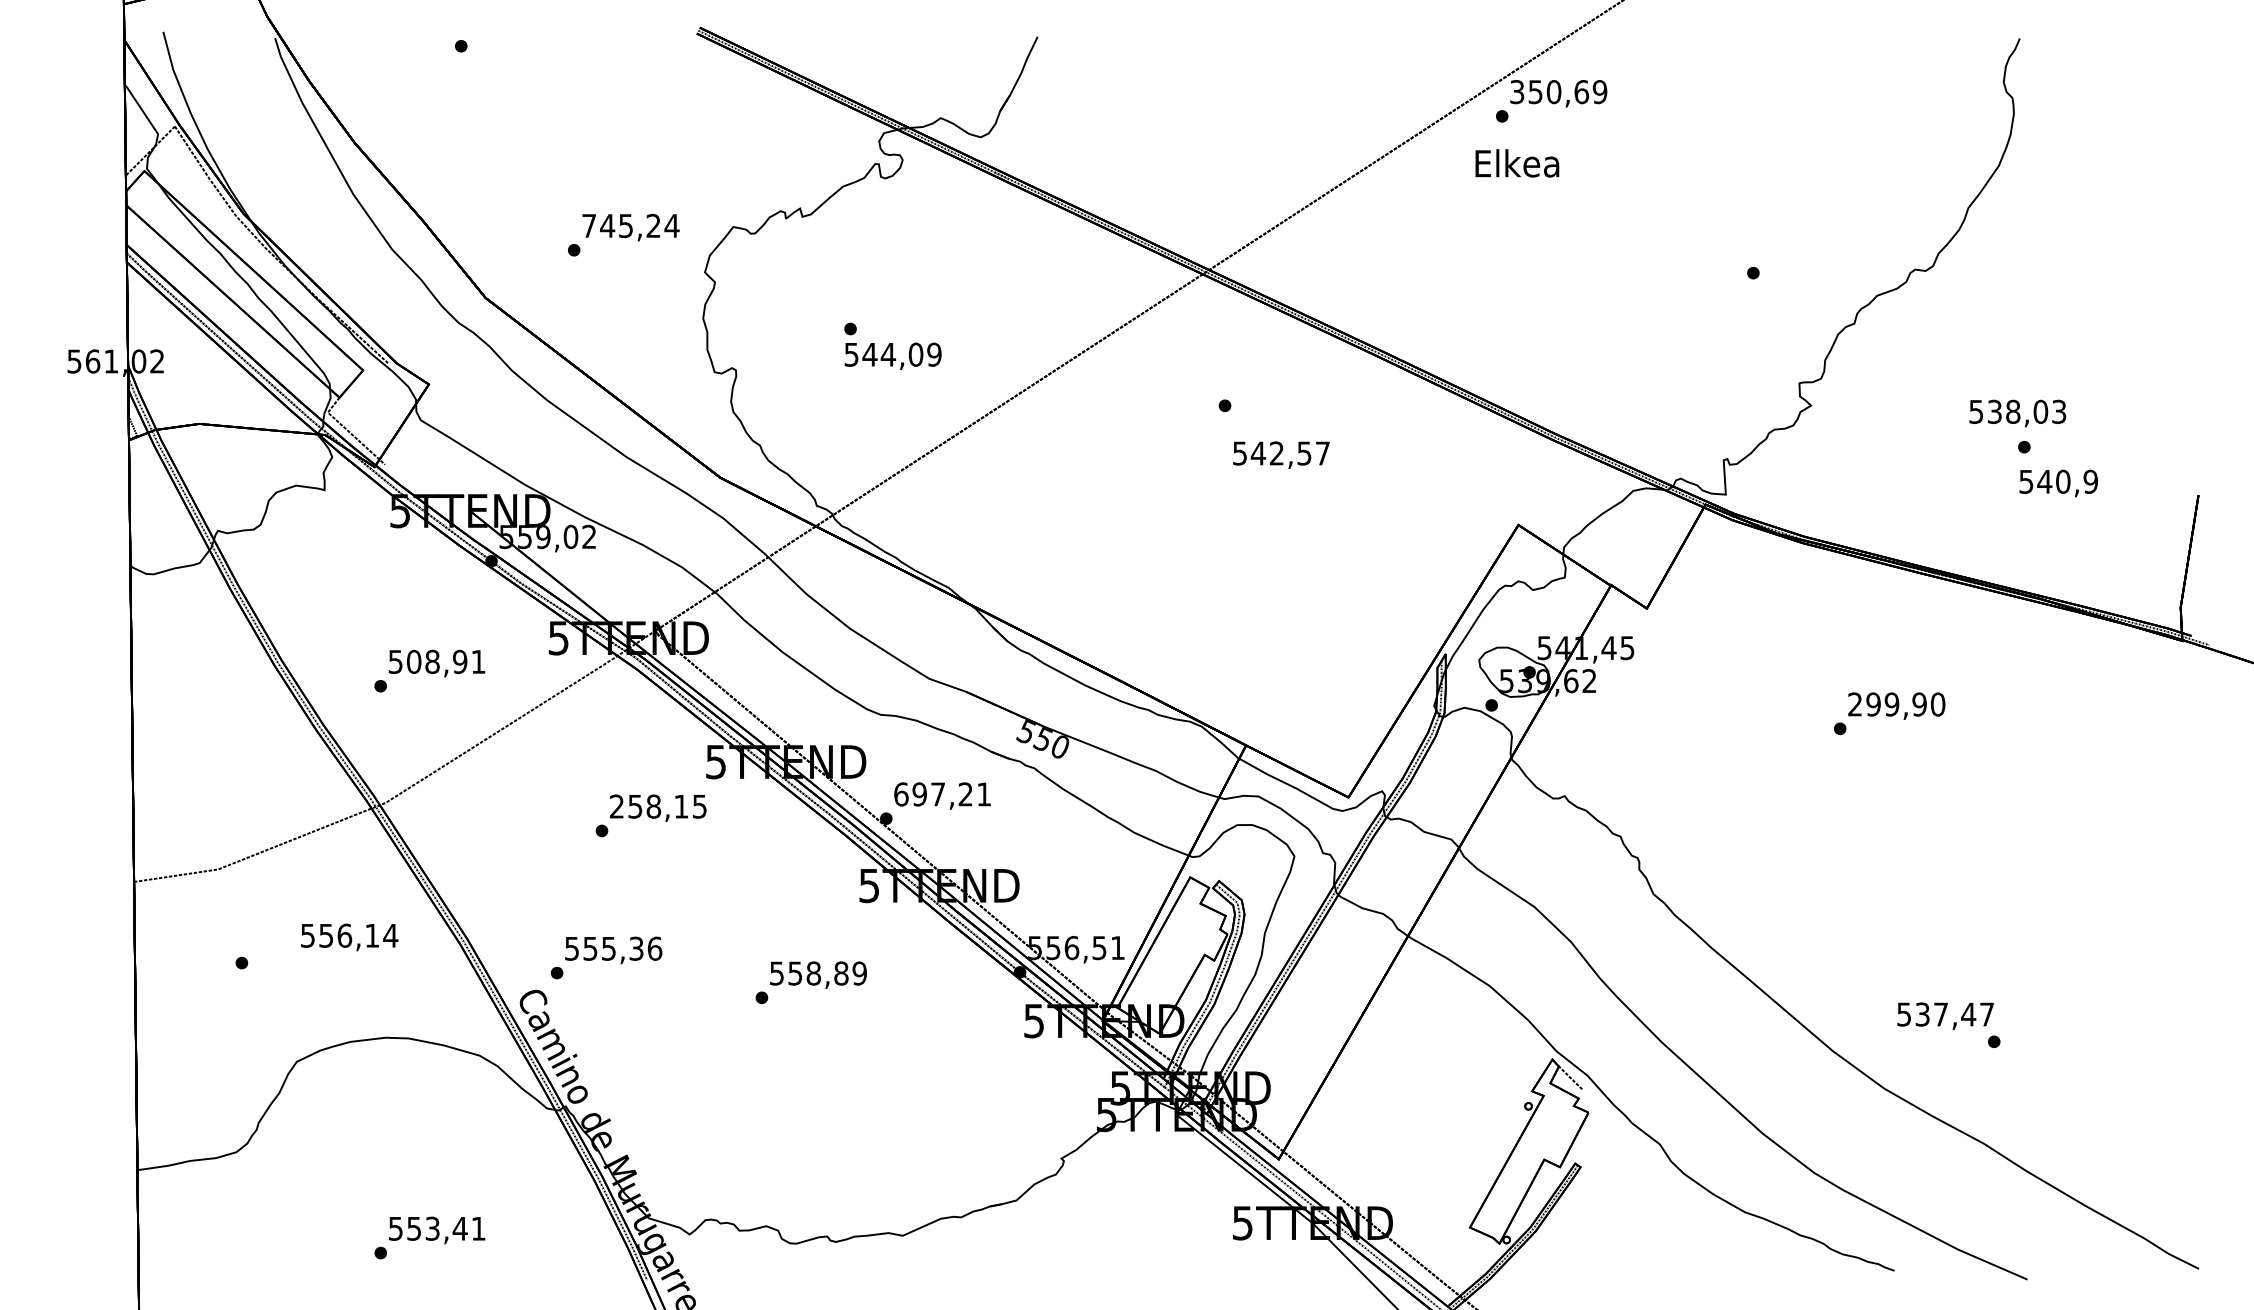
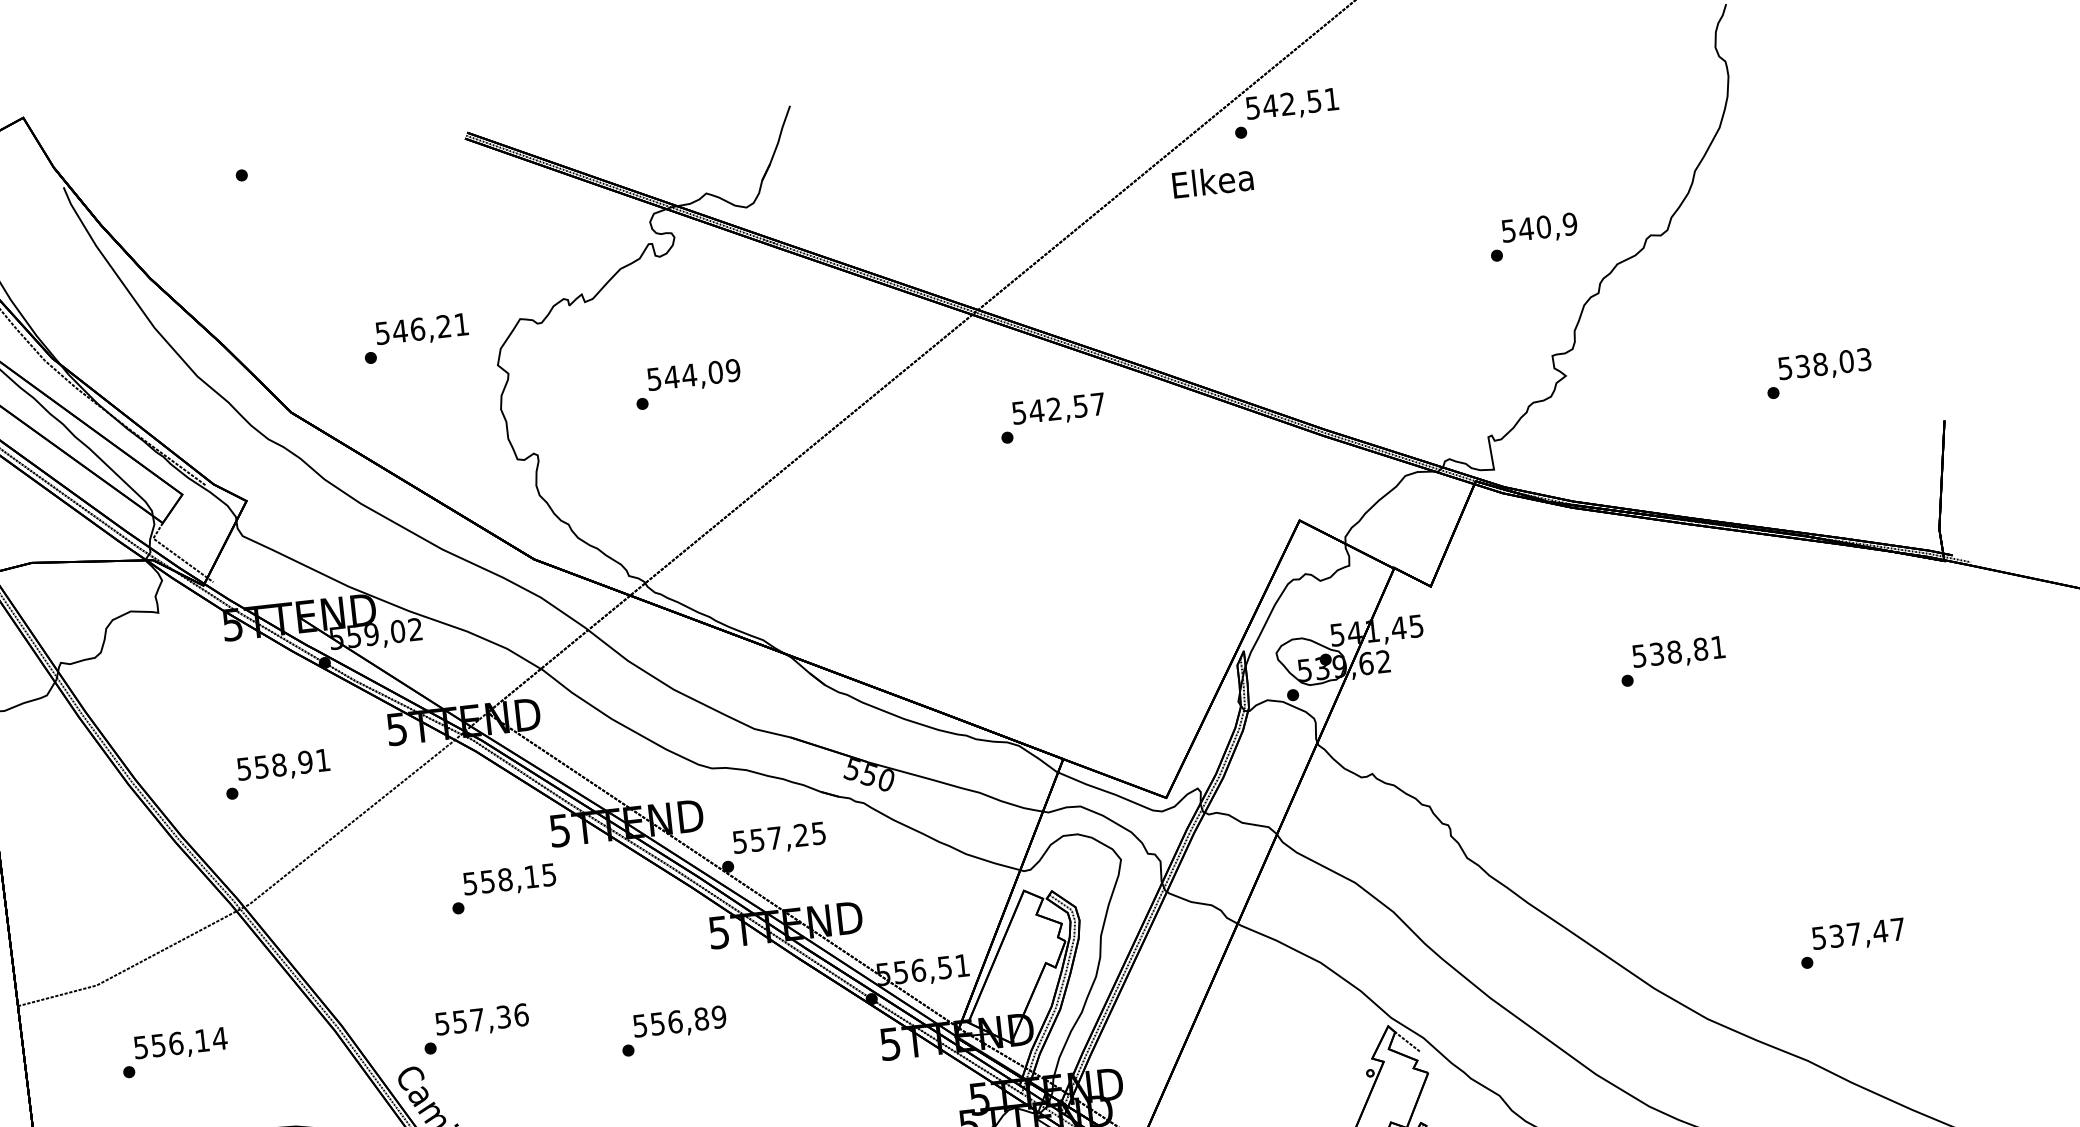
text: (1559, 92) -> (1293, 103), 350,69 -> 542,51
text: (1517, 163) -> (1213, 181), moved
text: (630, 225) -> (421, 328), 745,24 -> 546,21
text: (892, 356) -> (693, 376), moved
text: (2017, 413) -> (1824, 365), moved
text: (1281, 454) -> (1058, 409), moved
text: (2058, 483) -> (1539, 229), moved
text: (414, 661) -> (262, 766), 508,91 -> 558,91
text: (1896, 704) -> (1678, 651), 299,90 -> 538,81
text: (942, 794) -> (779, 837), 697,21 -> 557,25
text: (616, 806) -> (469, 883), 258,15 -> 558,15
text: (349, 937) -> (180, 1044), moved
text: (608, 948) -> (477, 1019), 555,36 -> 557,36
text: (813, 973) -> (675, 1021), 558,89 -> 556,89
text: (1945, 1015) -> (1858, 934), moved

